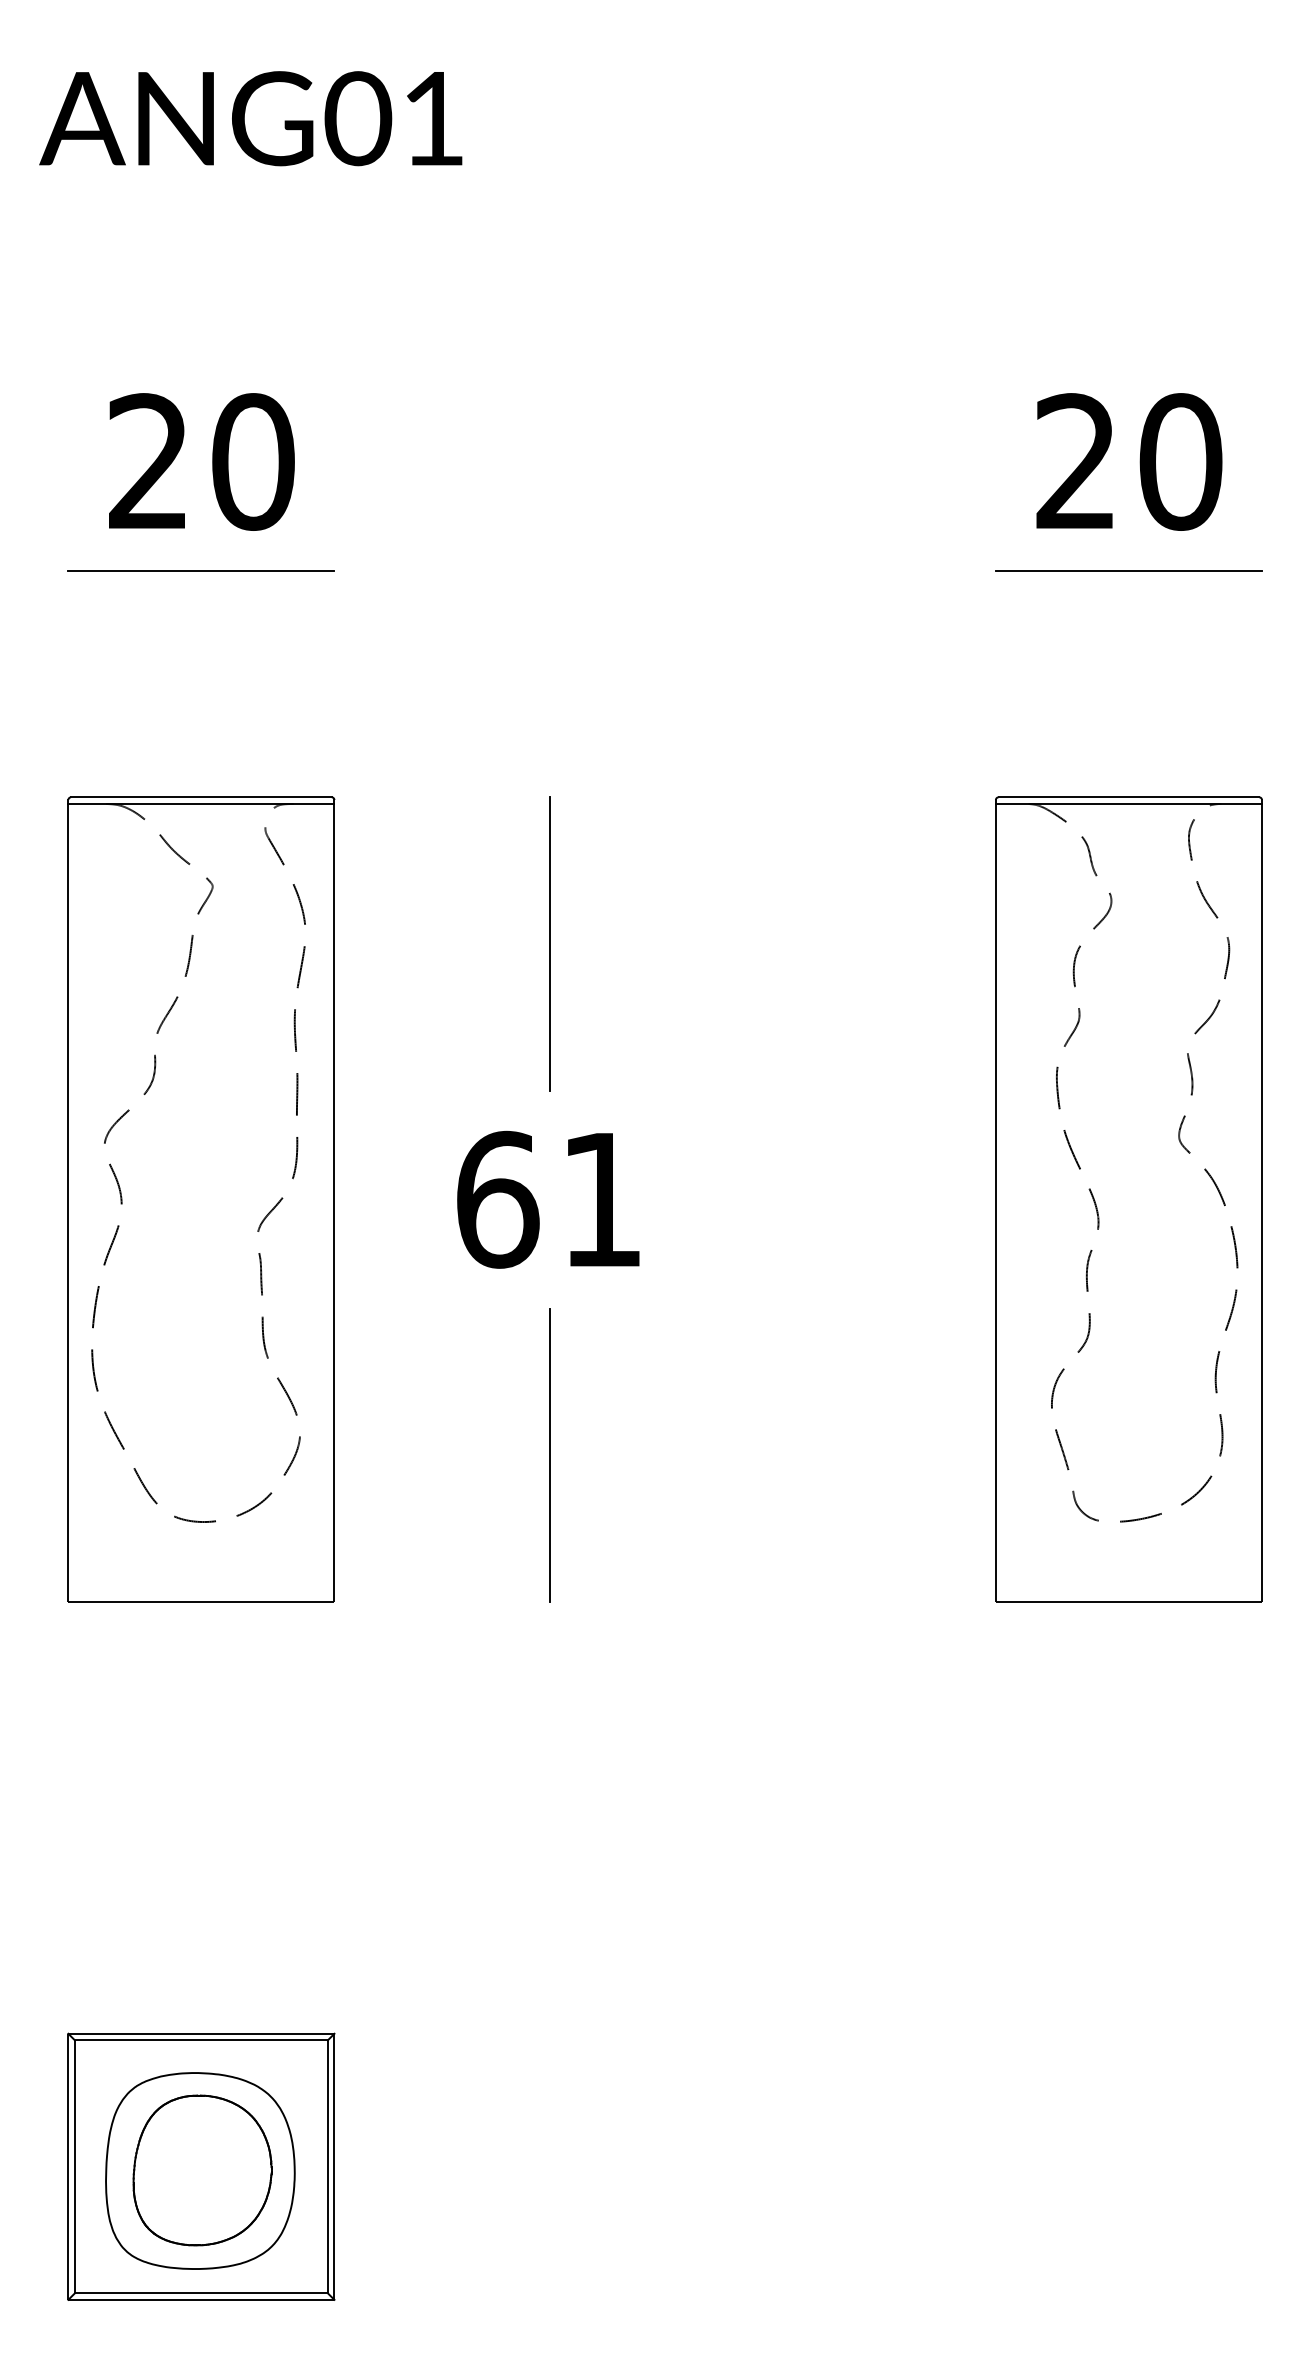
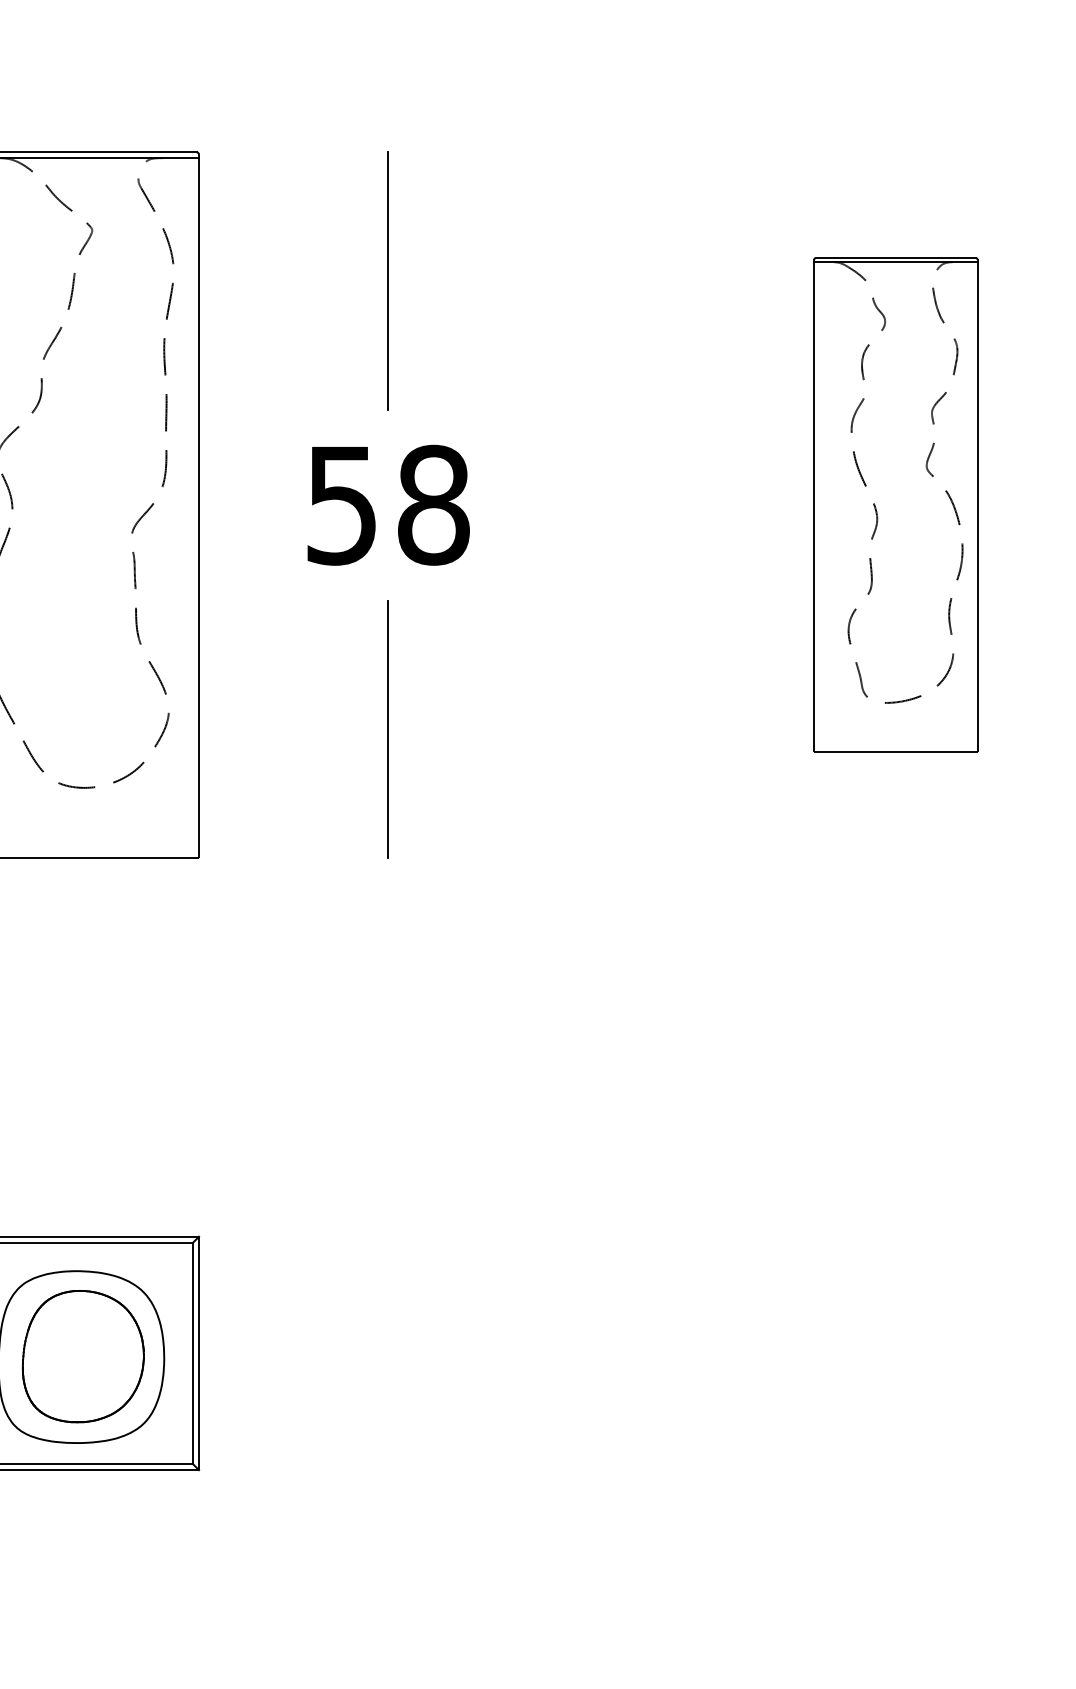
text: (550, 1199) -> (388, 505), 61 -> 58
part: (1128, 1199) -> (895, 505), size x0.7

